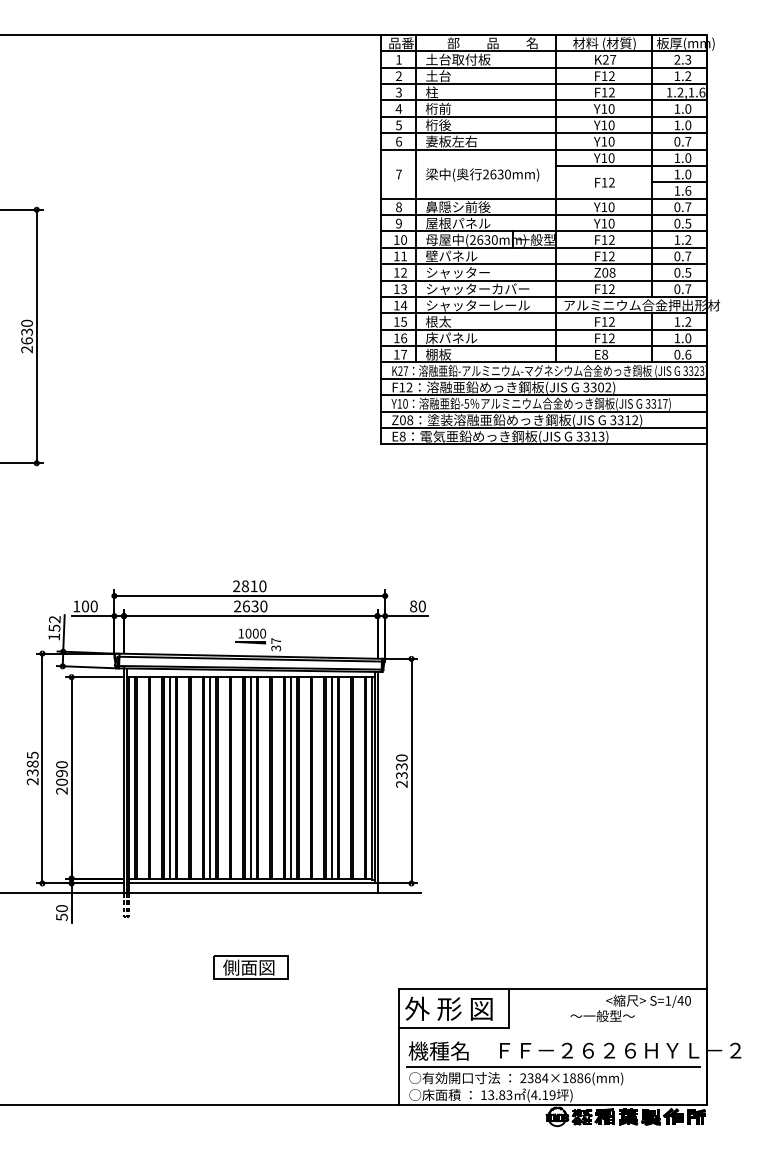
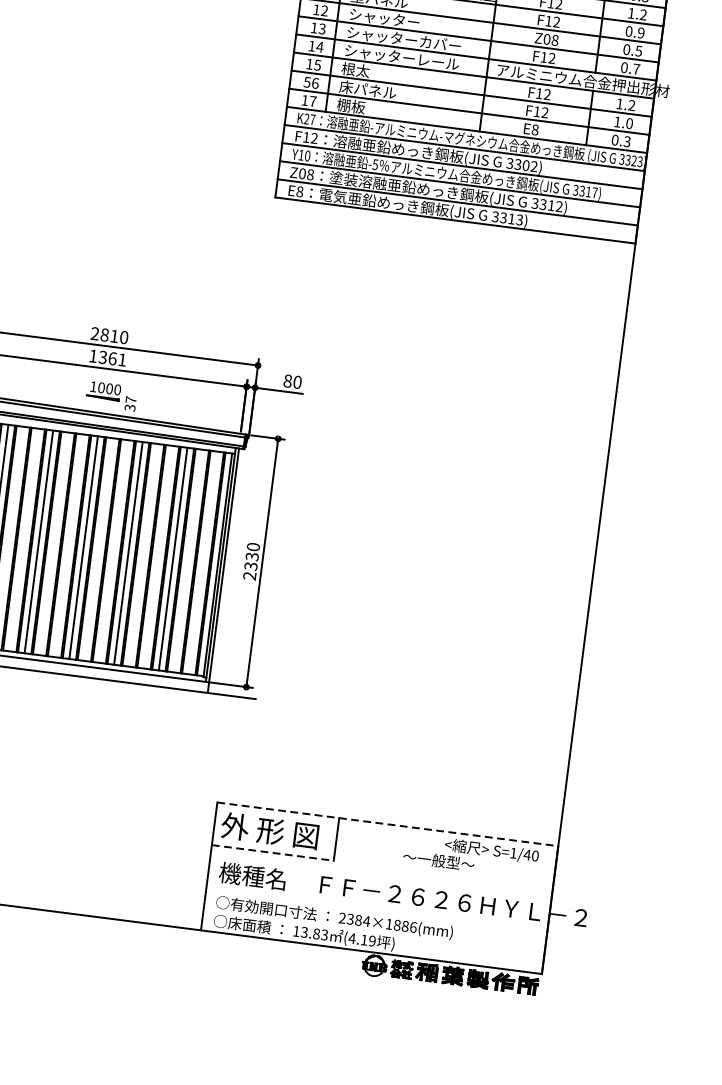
text: (688, 256) -> (641, 33), 0.7 -> 0.9
text: (396, 338) -> (306, 82), 16 -> 56
text: (688, 354) -> (627, 141), 0.6 -> 0.3
text: (250, 606) -> (107, 358), 2630 -> 1361
part: (250, 967) -> (56, 757), removed
line: (553, 989) -> (388, 824), solid -> dashed
line: (454, 1028) -> (273, 853), solid -> dashed
line: (552, 1066) -> (376, 909), removed

